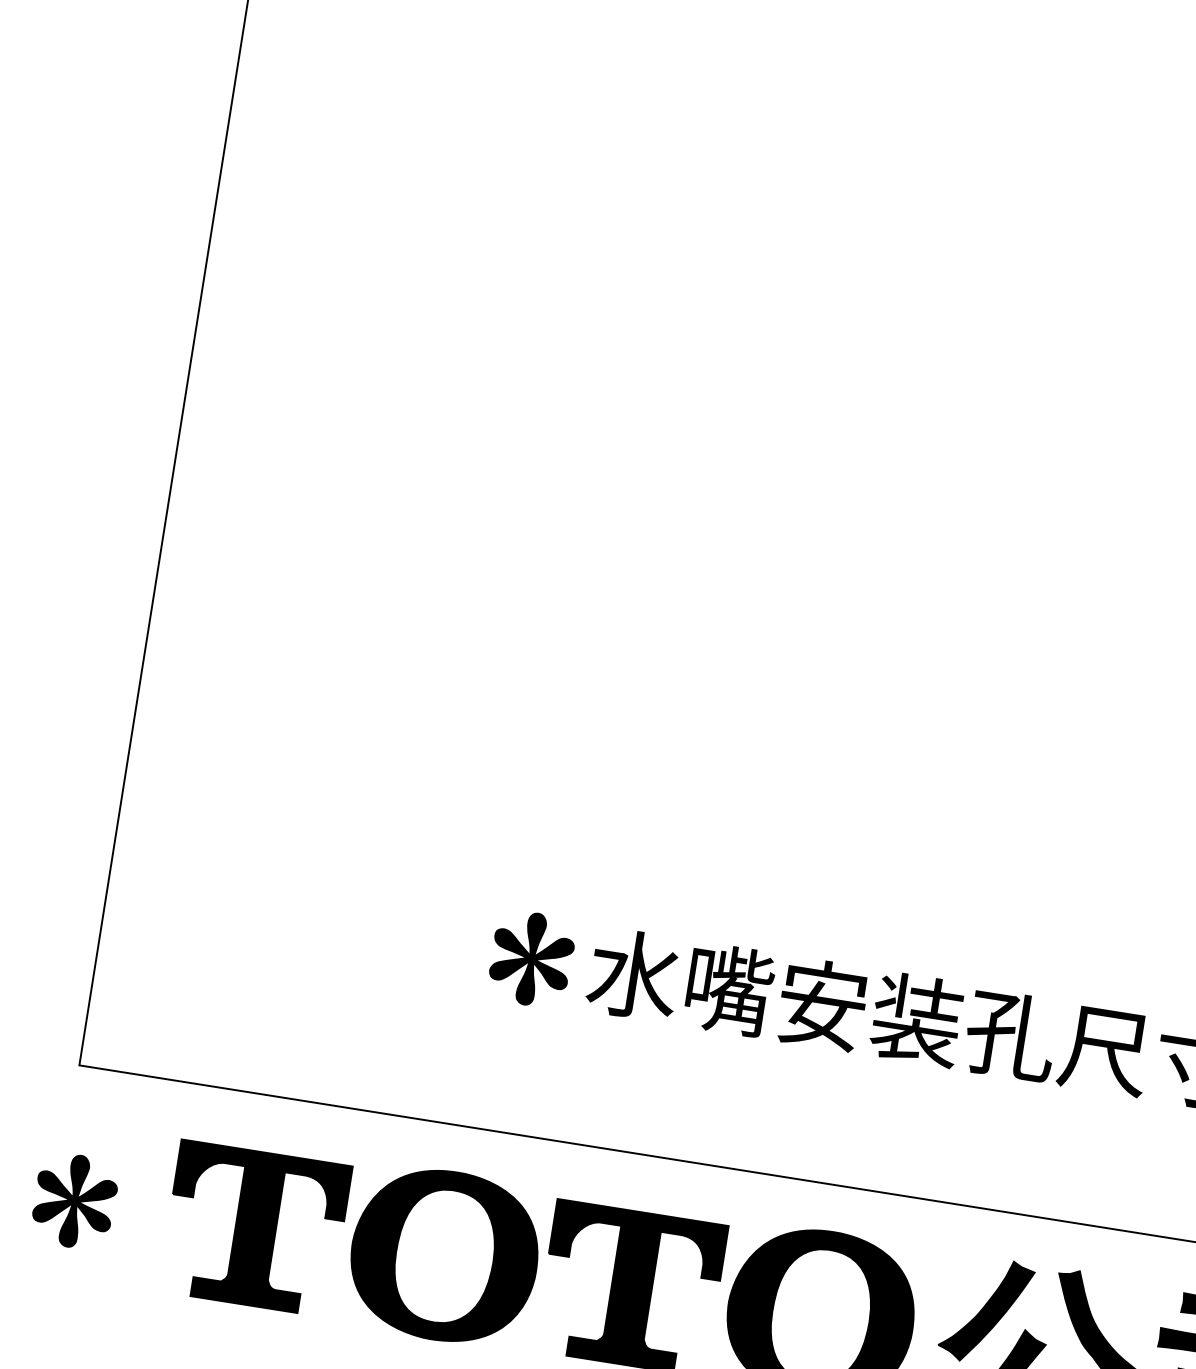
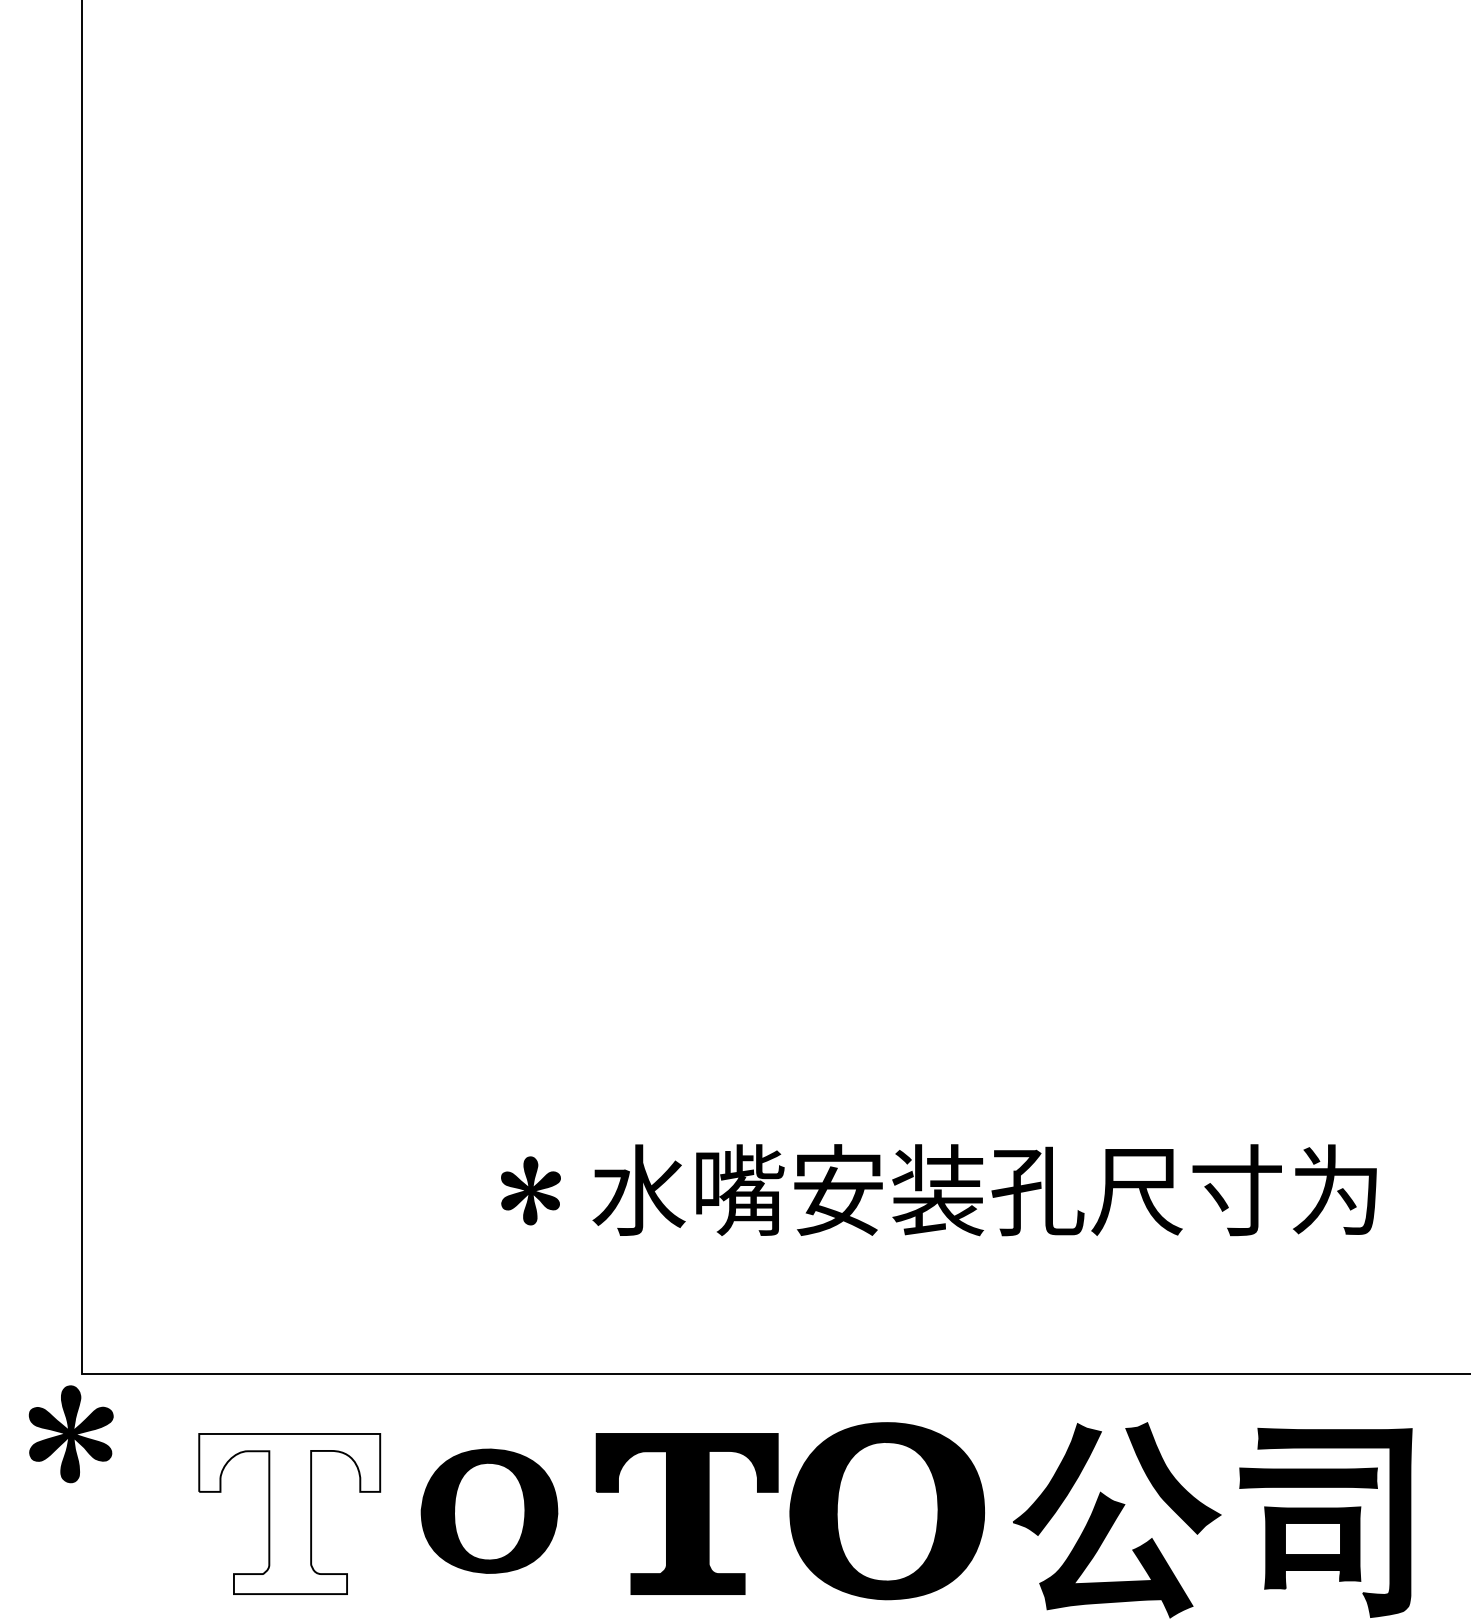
part: (531, 958) -> (530, 1190), size x0.7
part: (74, 1201) -> (70, 1434), moved
fill: (255, 1228) -> (289, 1513), removed
part: (444, 1256) -> (489, 1511), size x0.7

